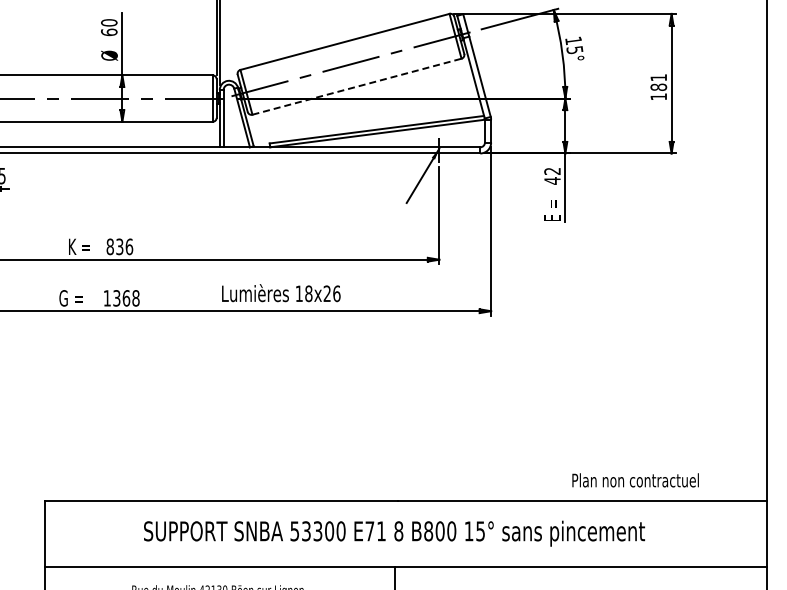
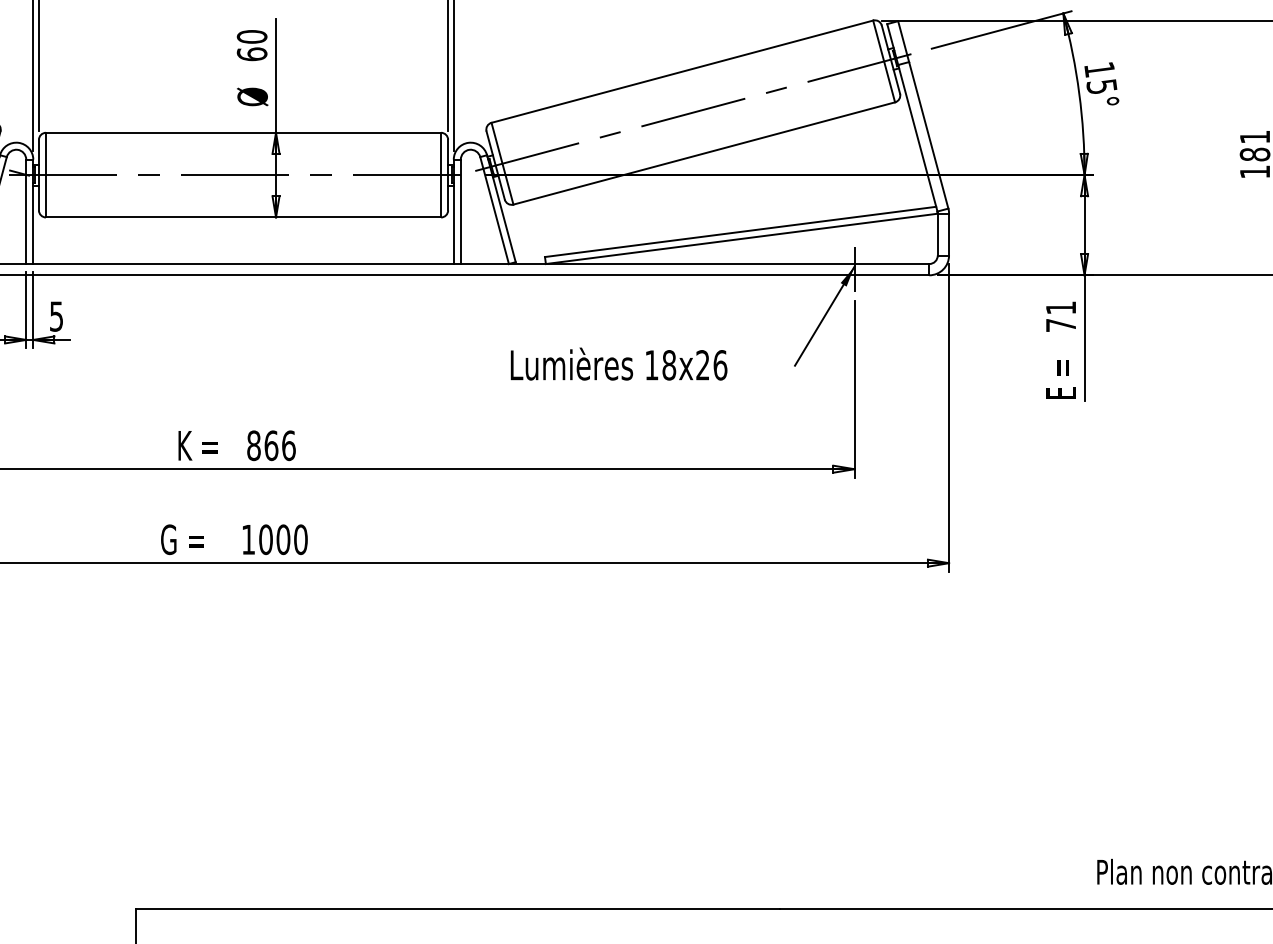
line: (357, 86) -> (705, 153), dashed -> solid
text: (552, 176) -> (1061, 317), 42 -> 71
text: (119, 246) -> (270, 445), 836 -> 866
text: (281, 293) -> (619, 364), moved
text: (126, 298) -> (283, 539), 1368 -> 1000

